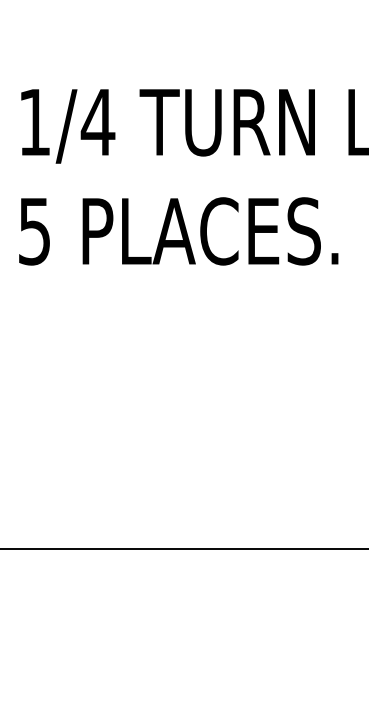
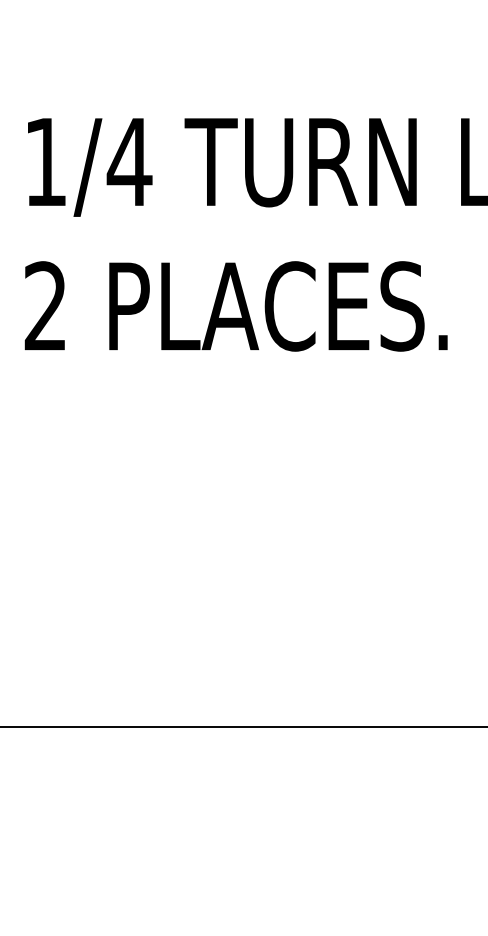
text: (34, 231) -> (45, 306), 5 -> 2

